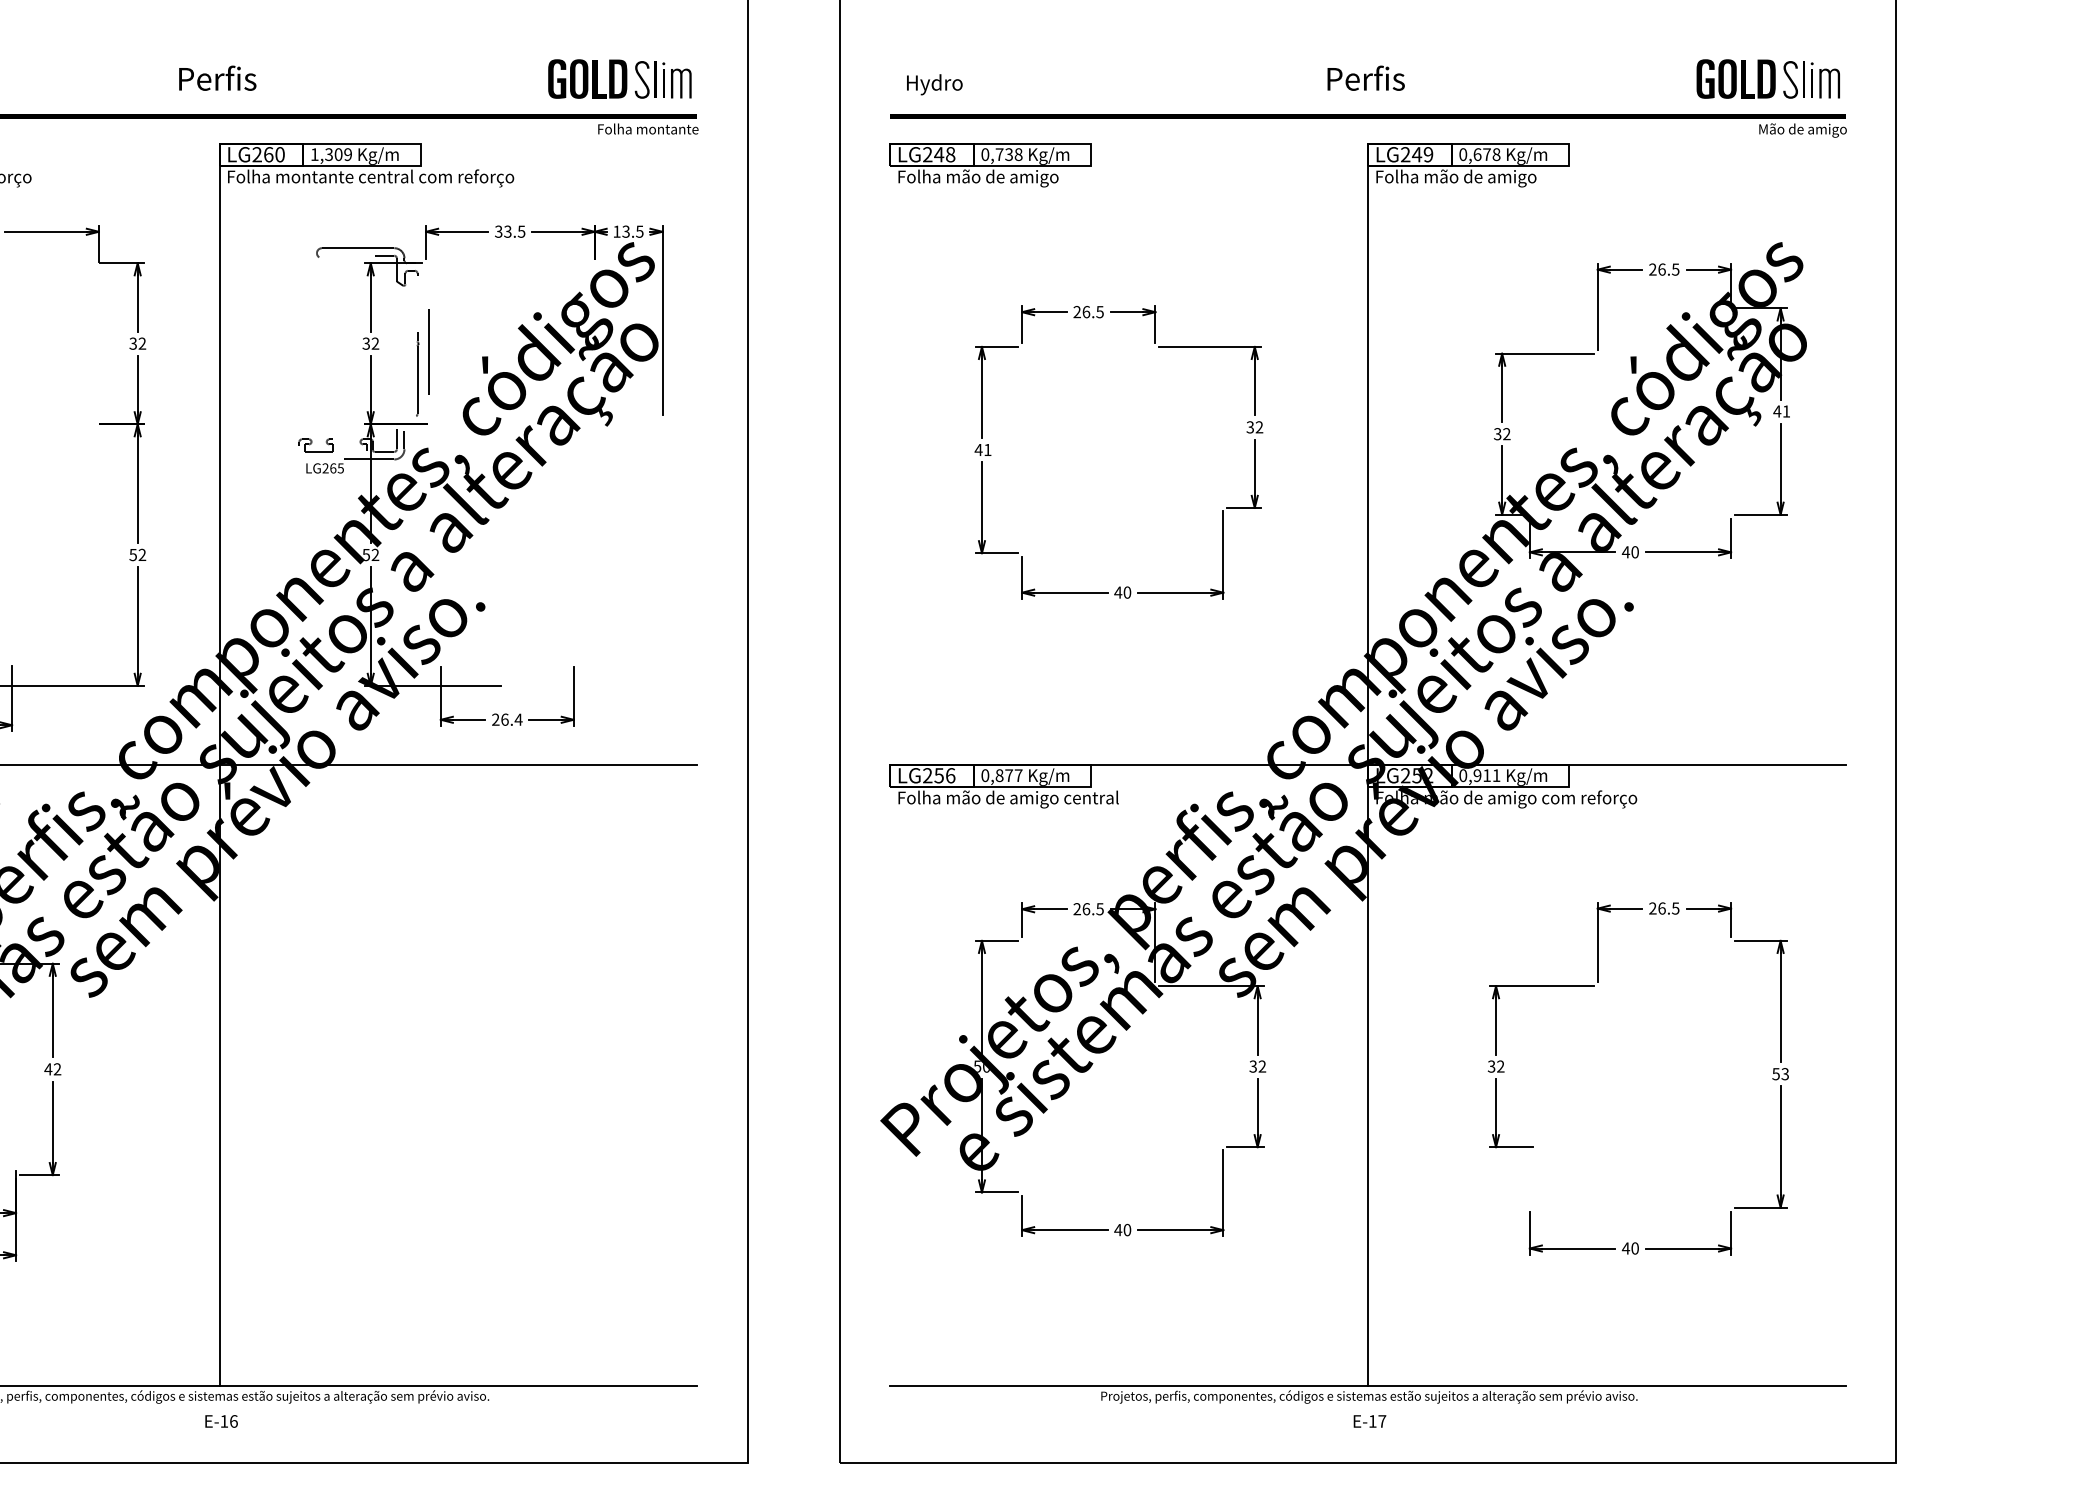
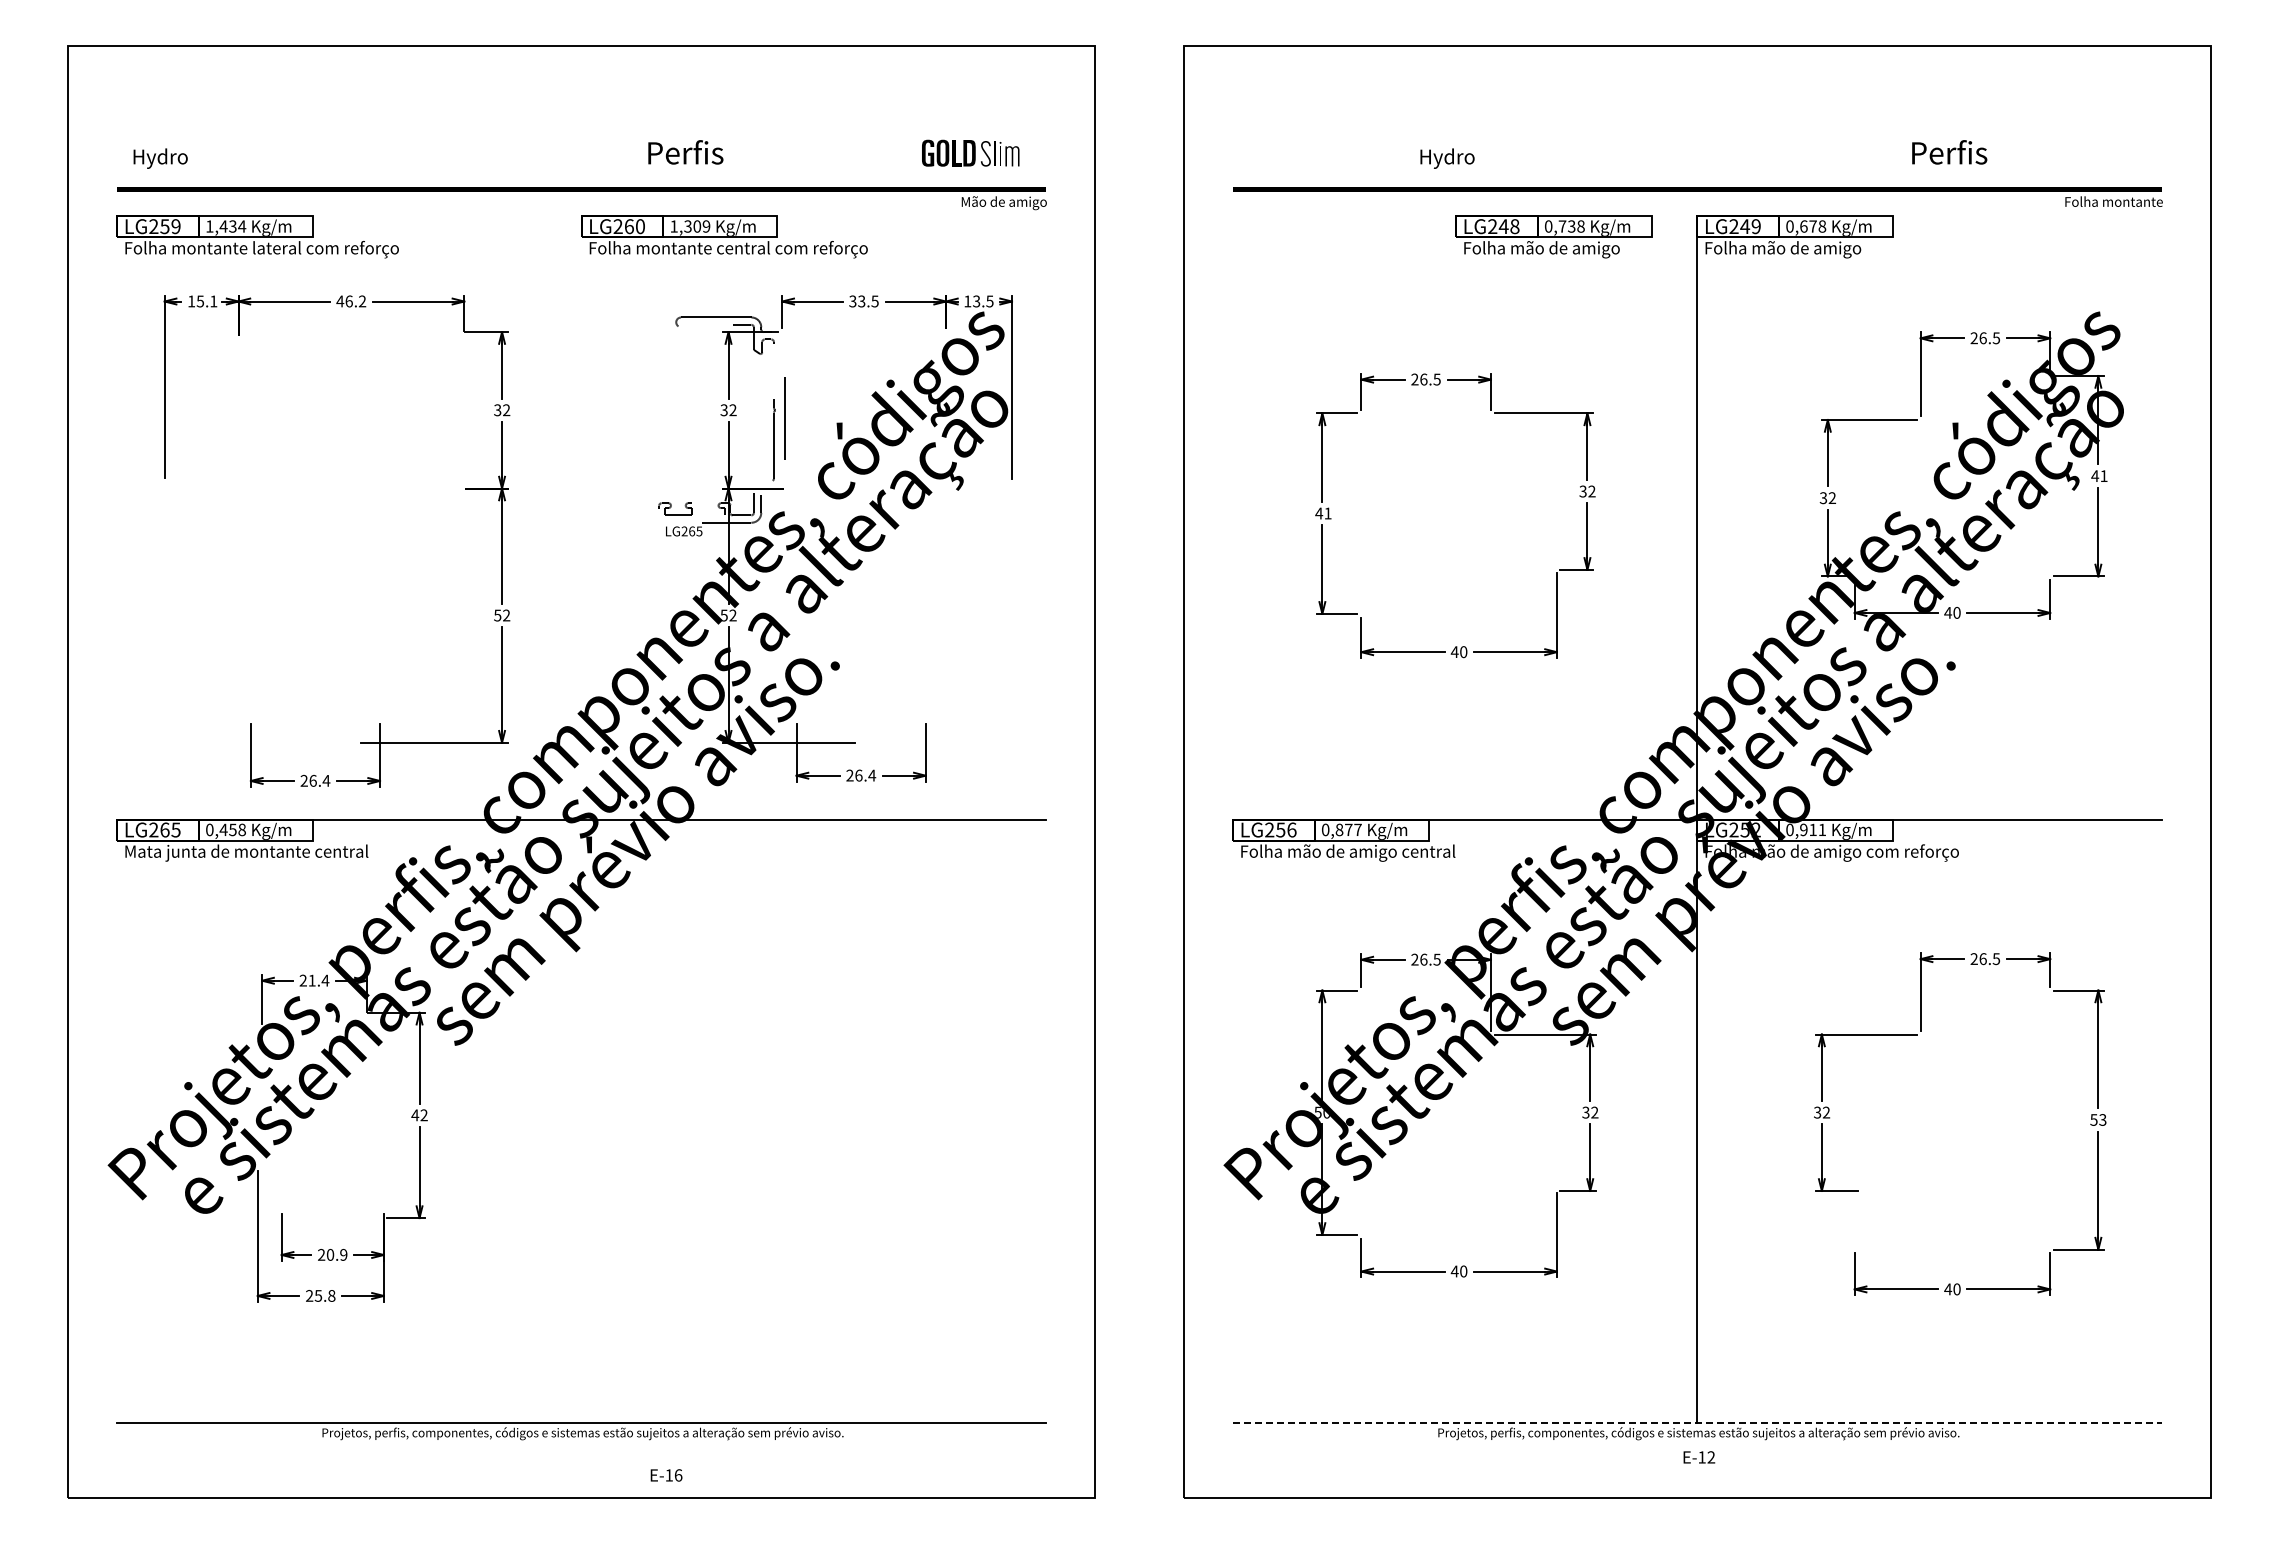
text: (217, 78) -> (685, 152), moved
text: (1365, 78) -> (1949, 152), moved
part: (619, 79) -> (970, 153), size x0.7
part: (1768, 79) -> (2086, 153), removed
text: (934, 84) -> (1447, 158), moved
text: (647, 130) -> (997, 203), Folha montante -> Mão de amigo
text: (1796, 130) -> (2113, 203), Mão de amigo -> Folha montante
part: (990, 164) -> (1553, 236), moved
line: (219, 764) -> (581, 819), removed
line: (1368, 1386) -> (1697, 1423), solid -> dashed
text: (221, 1421) -> (666, 1475), moved
text: (1382, 1421) -> (1711, 1457), E-17 -> E-12

